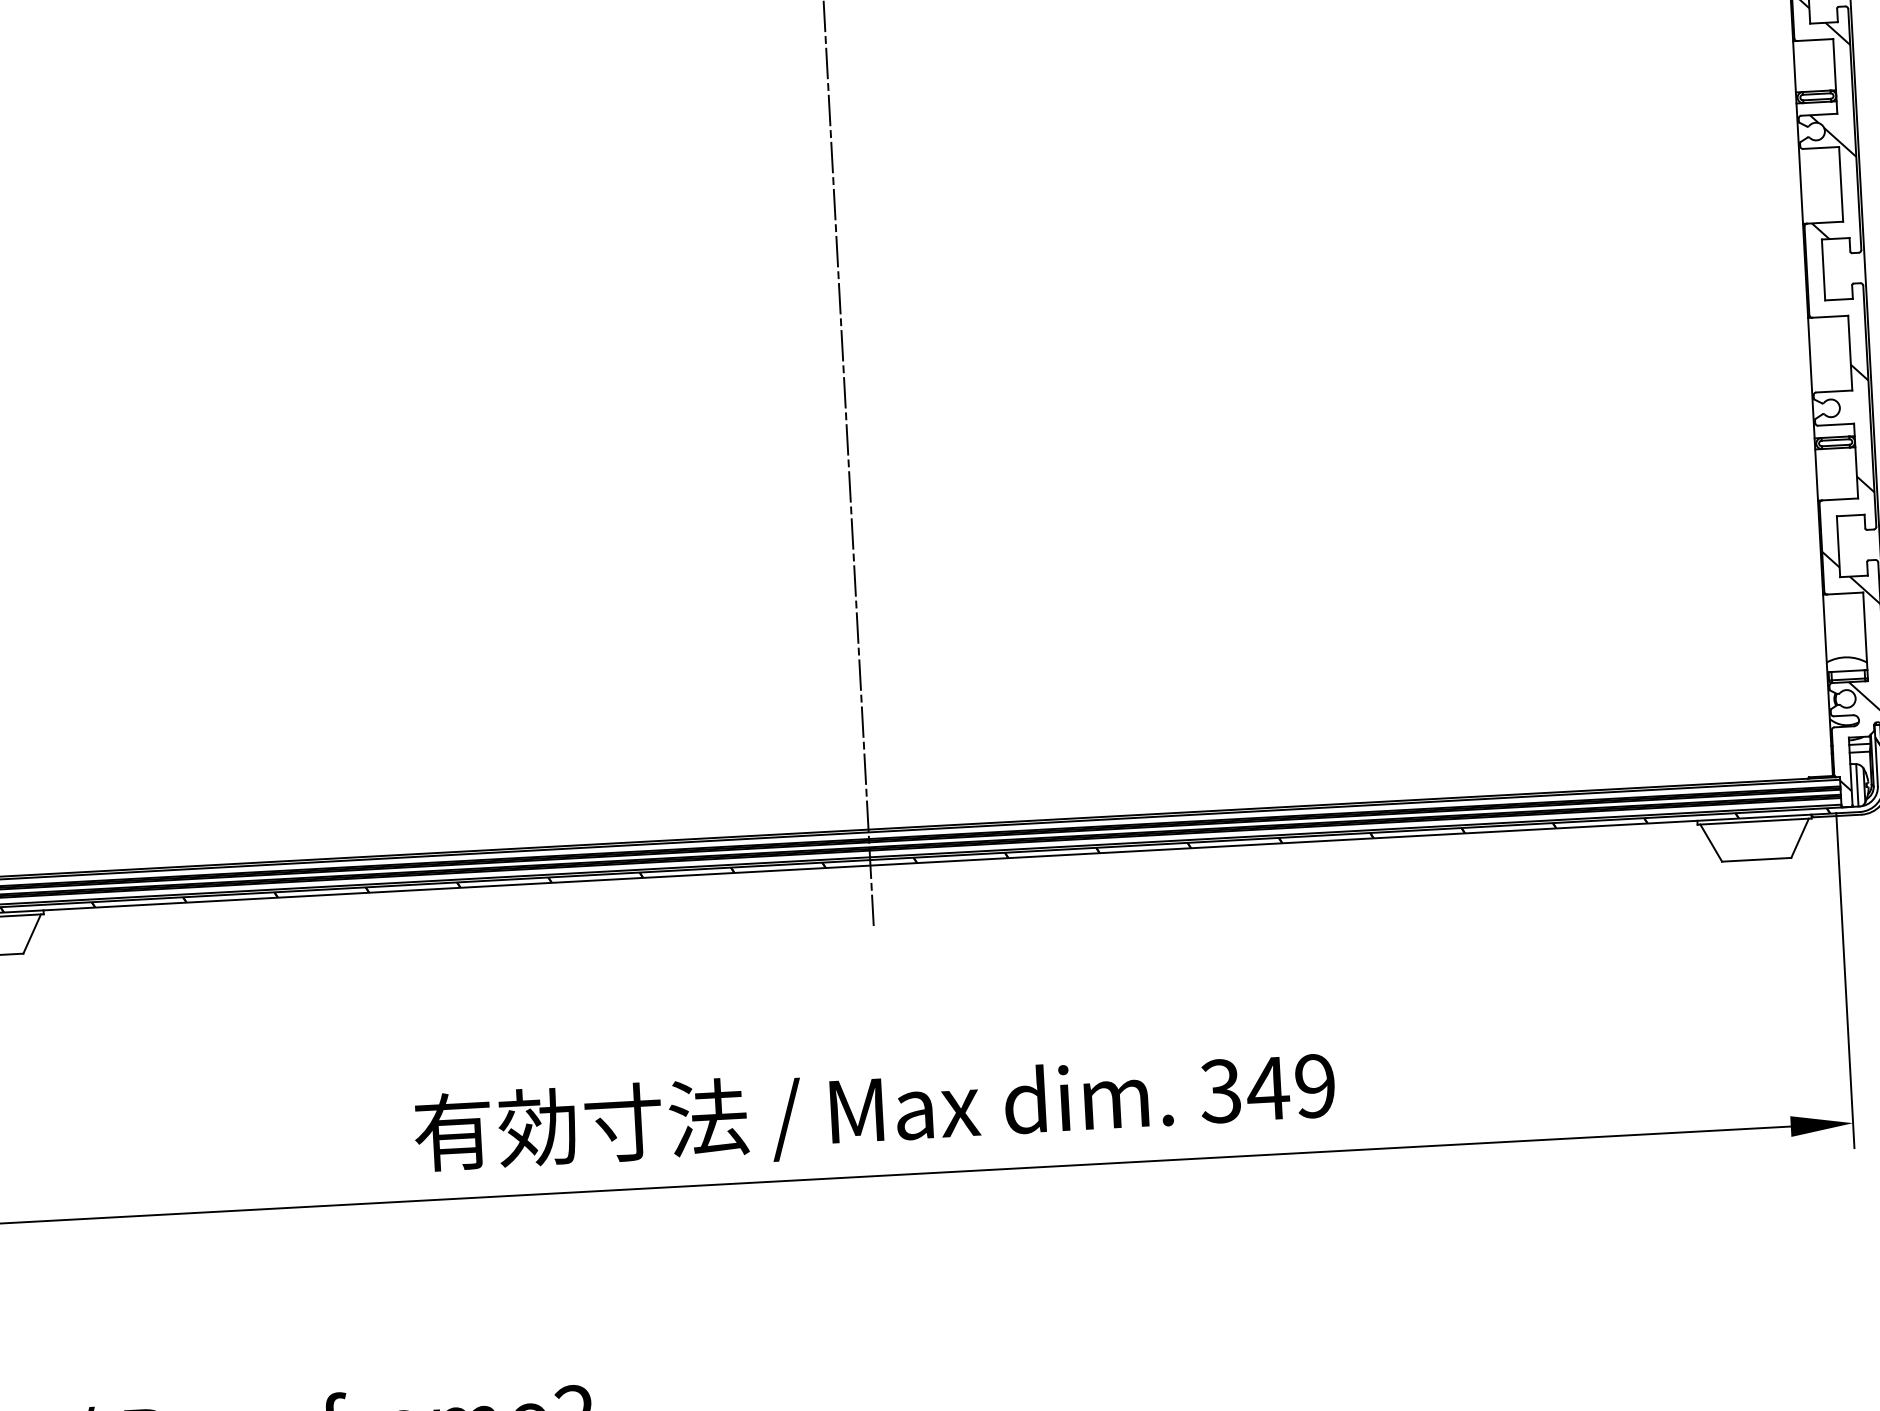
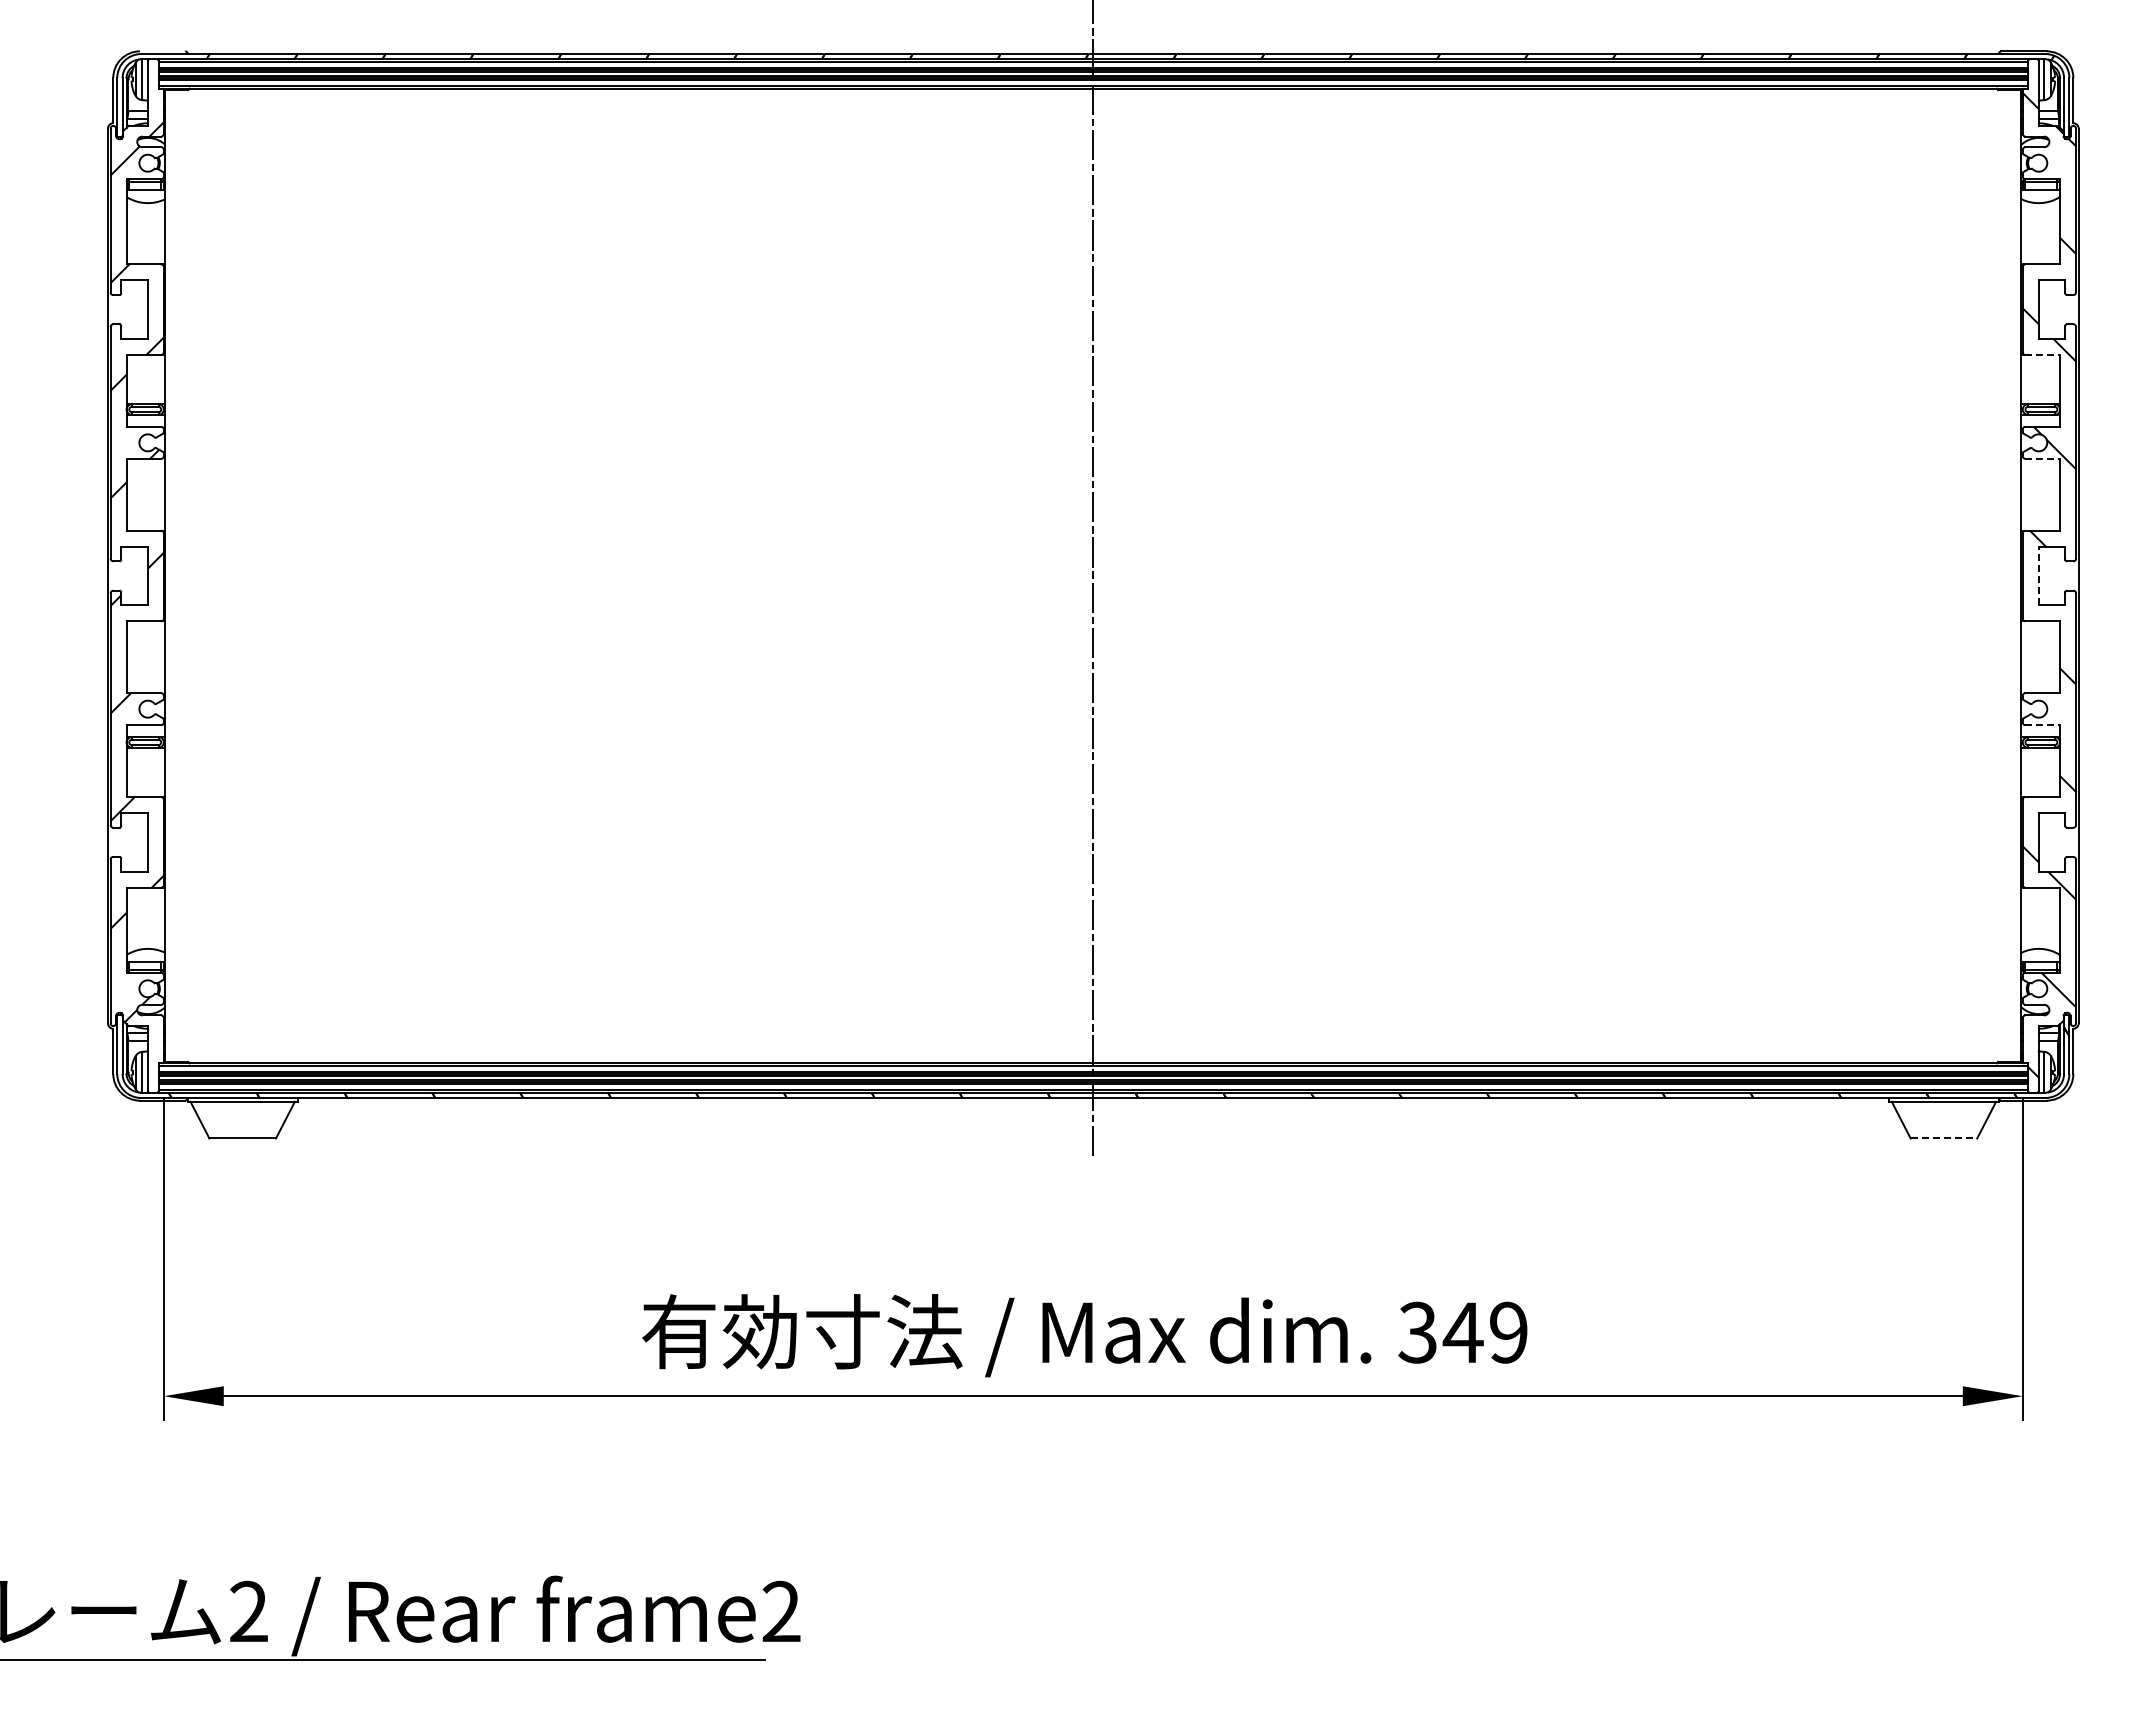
line: (1816, 39) -> (2043, 354), solid -> dashed
line: (1821, 147) -> (2043, 458), solid -> dashed
line: (1823, 269) -> (2038, 575), solid -> dashed
line: (1836, 425) -> (2043, 725), solid -> dashed
line: (1757, 859) -> (1944, 1138), solid -> dashed

